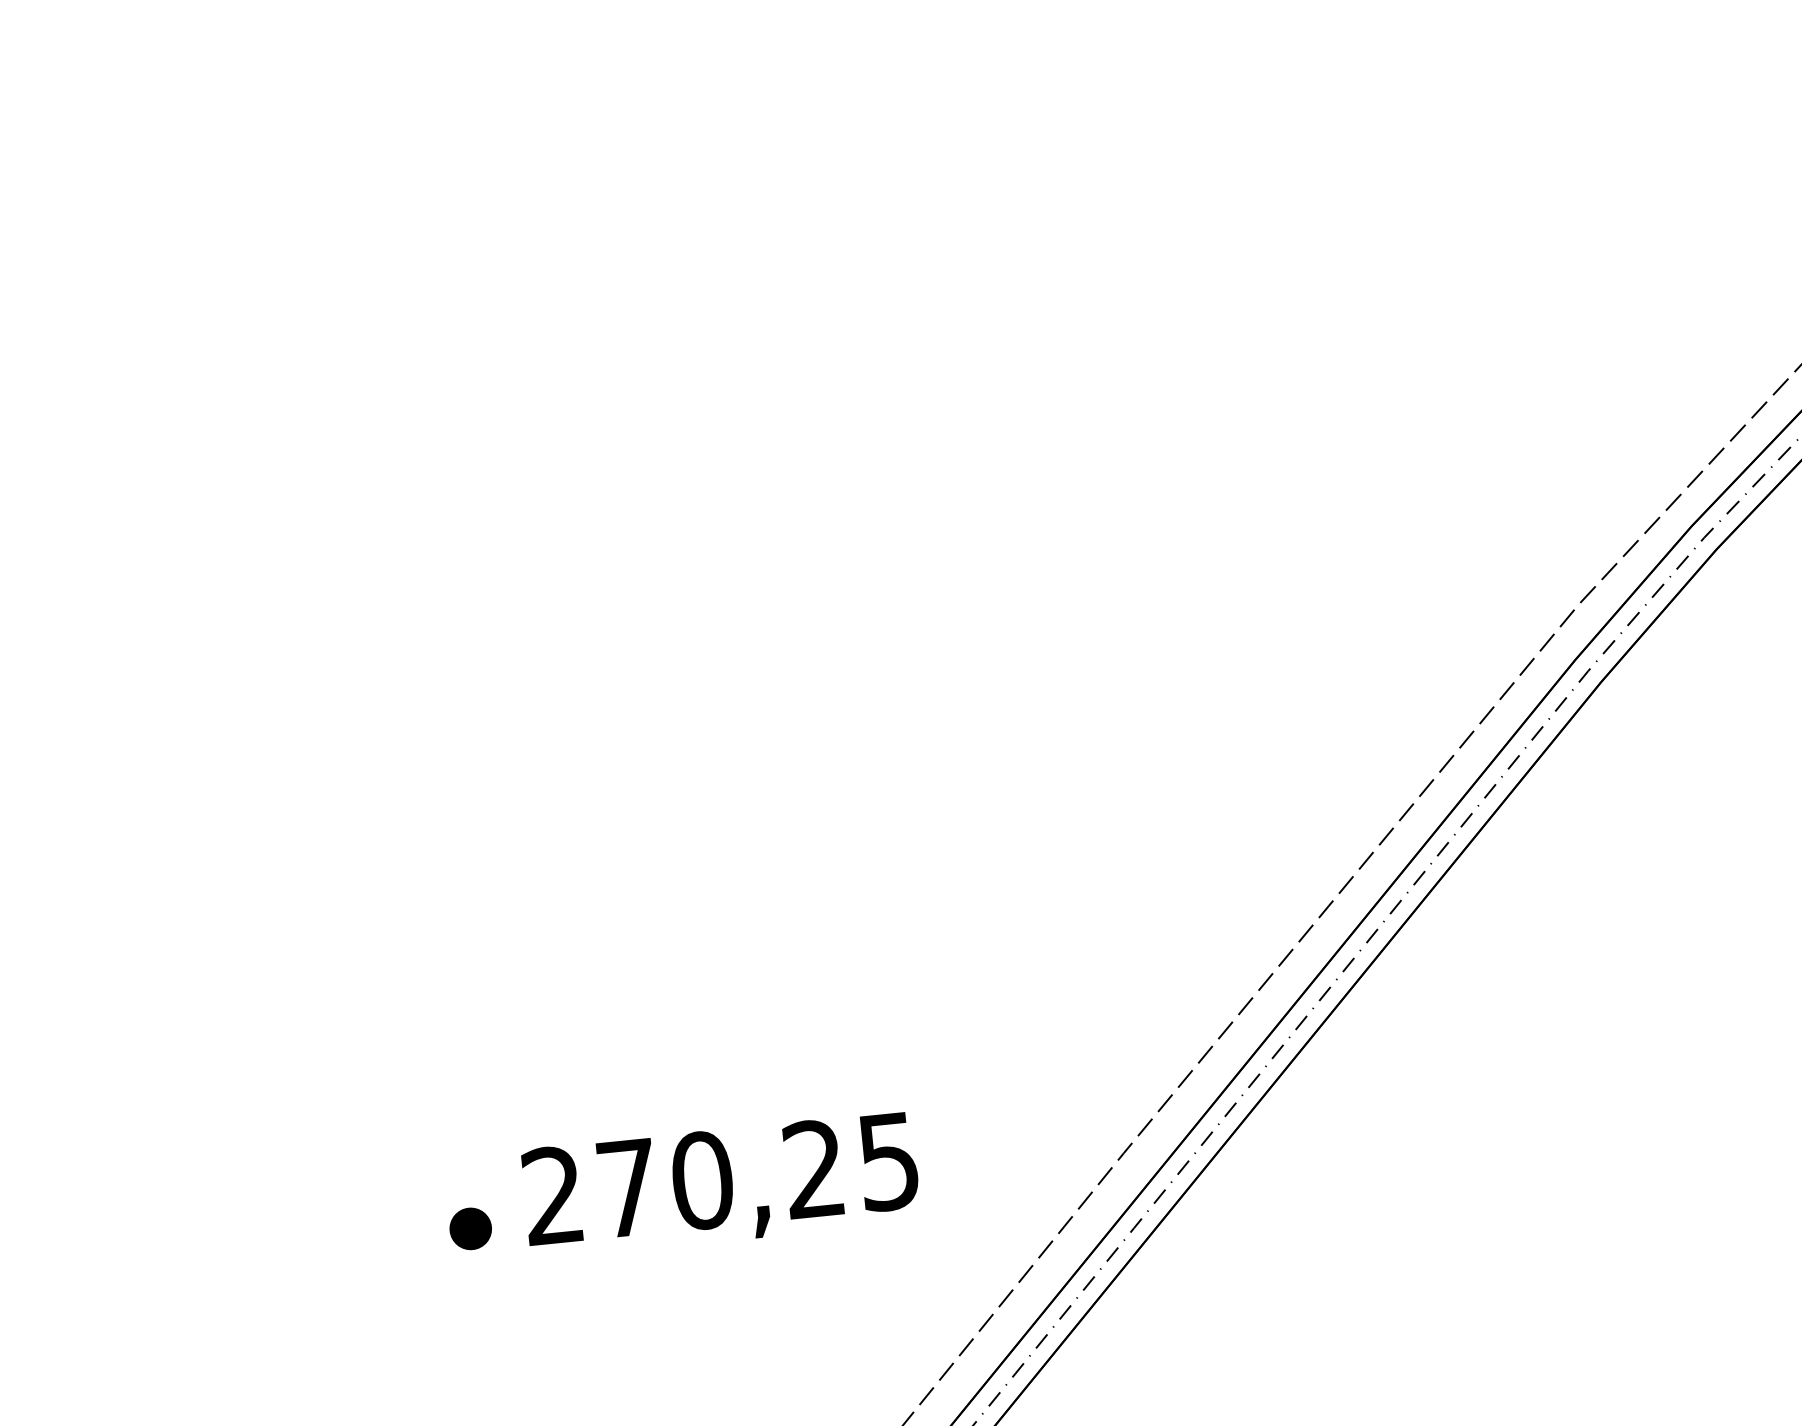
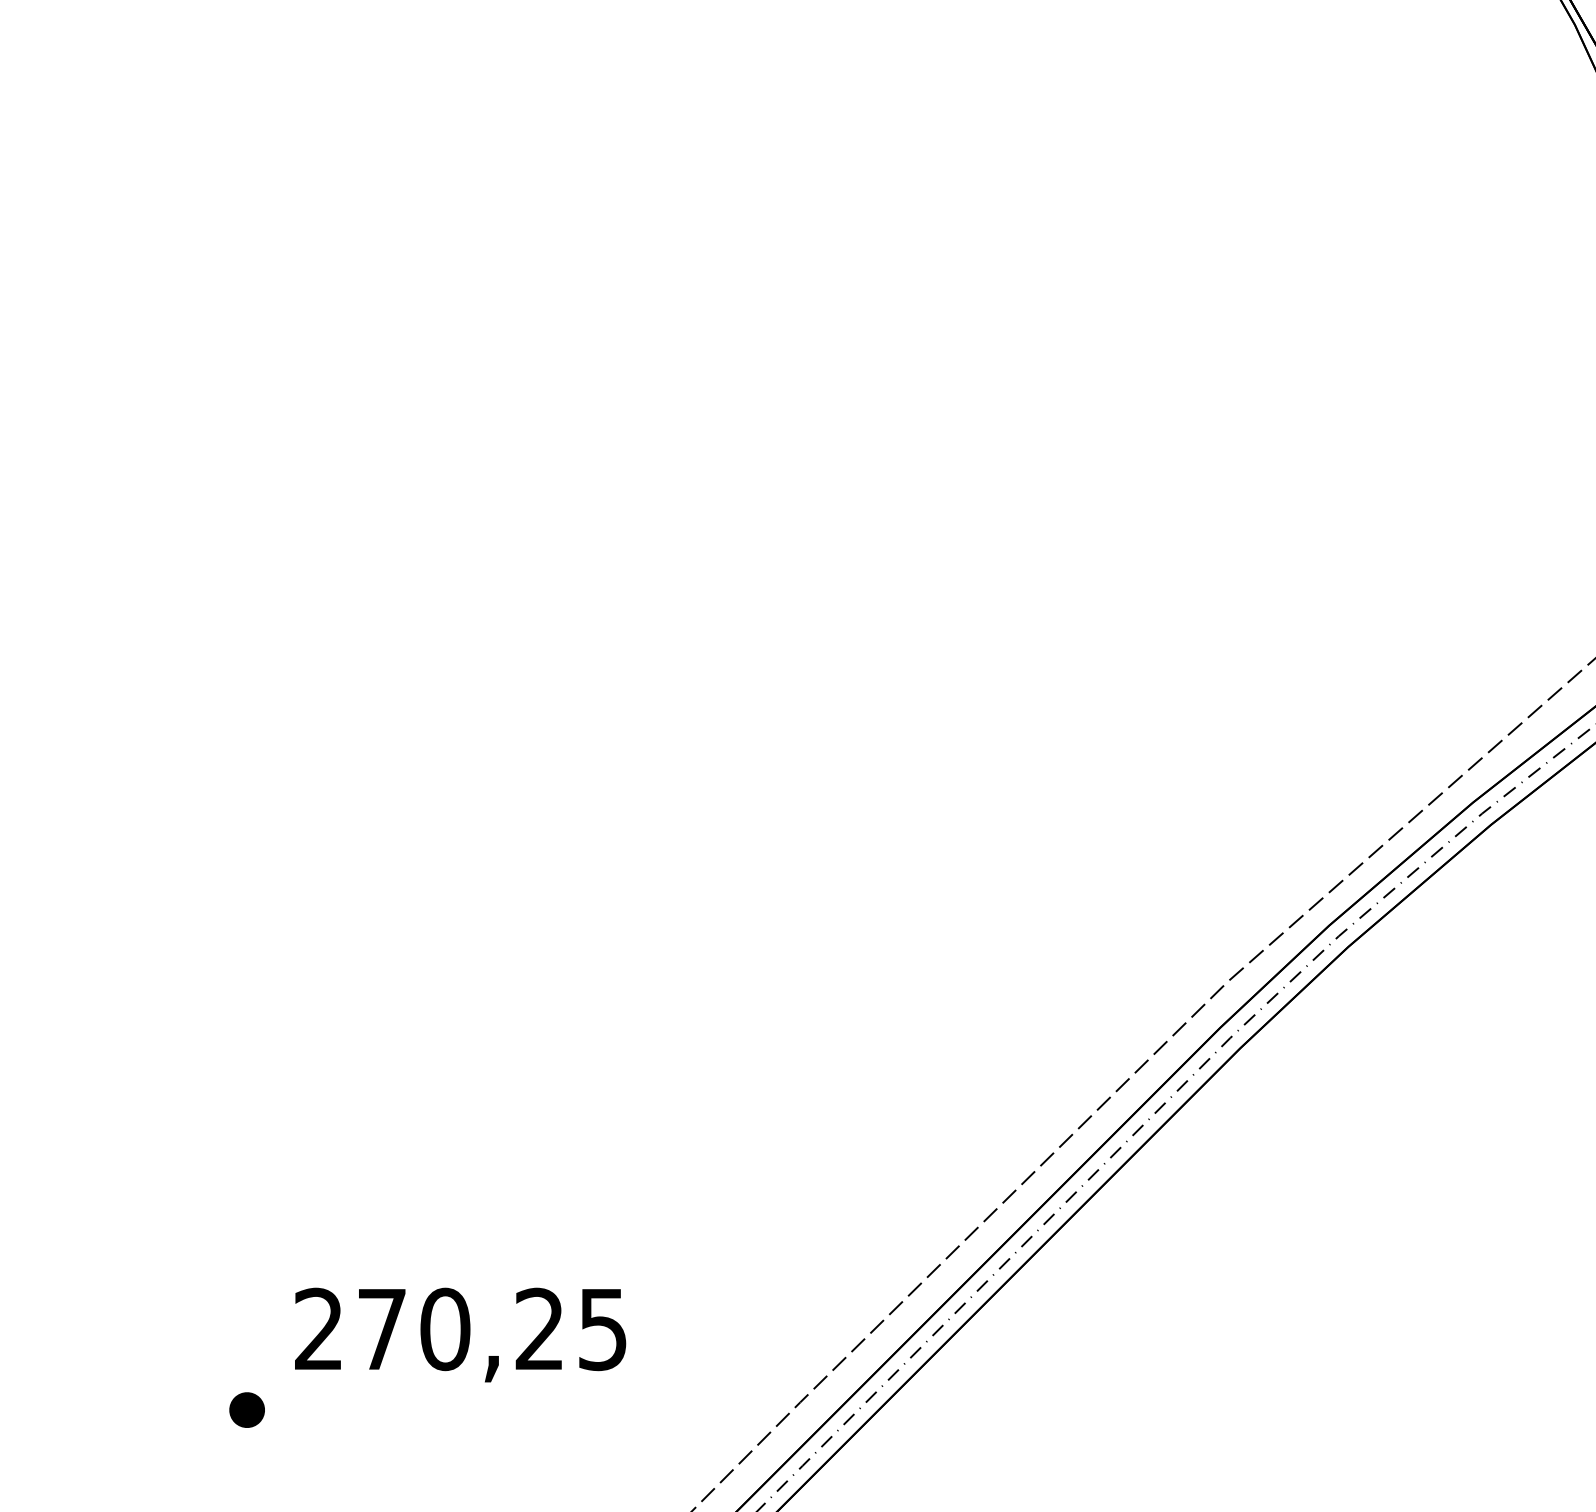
text: (721, 1184) -> (460, 1334), moved

